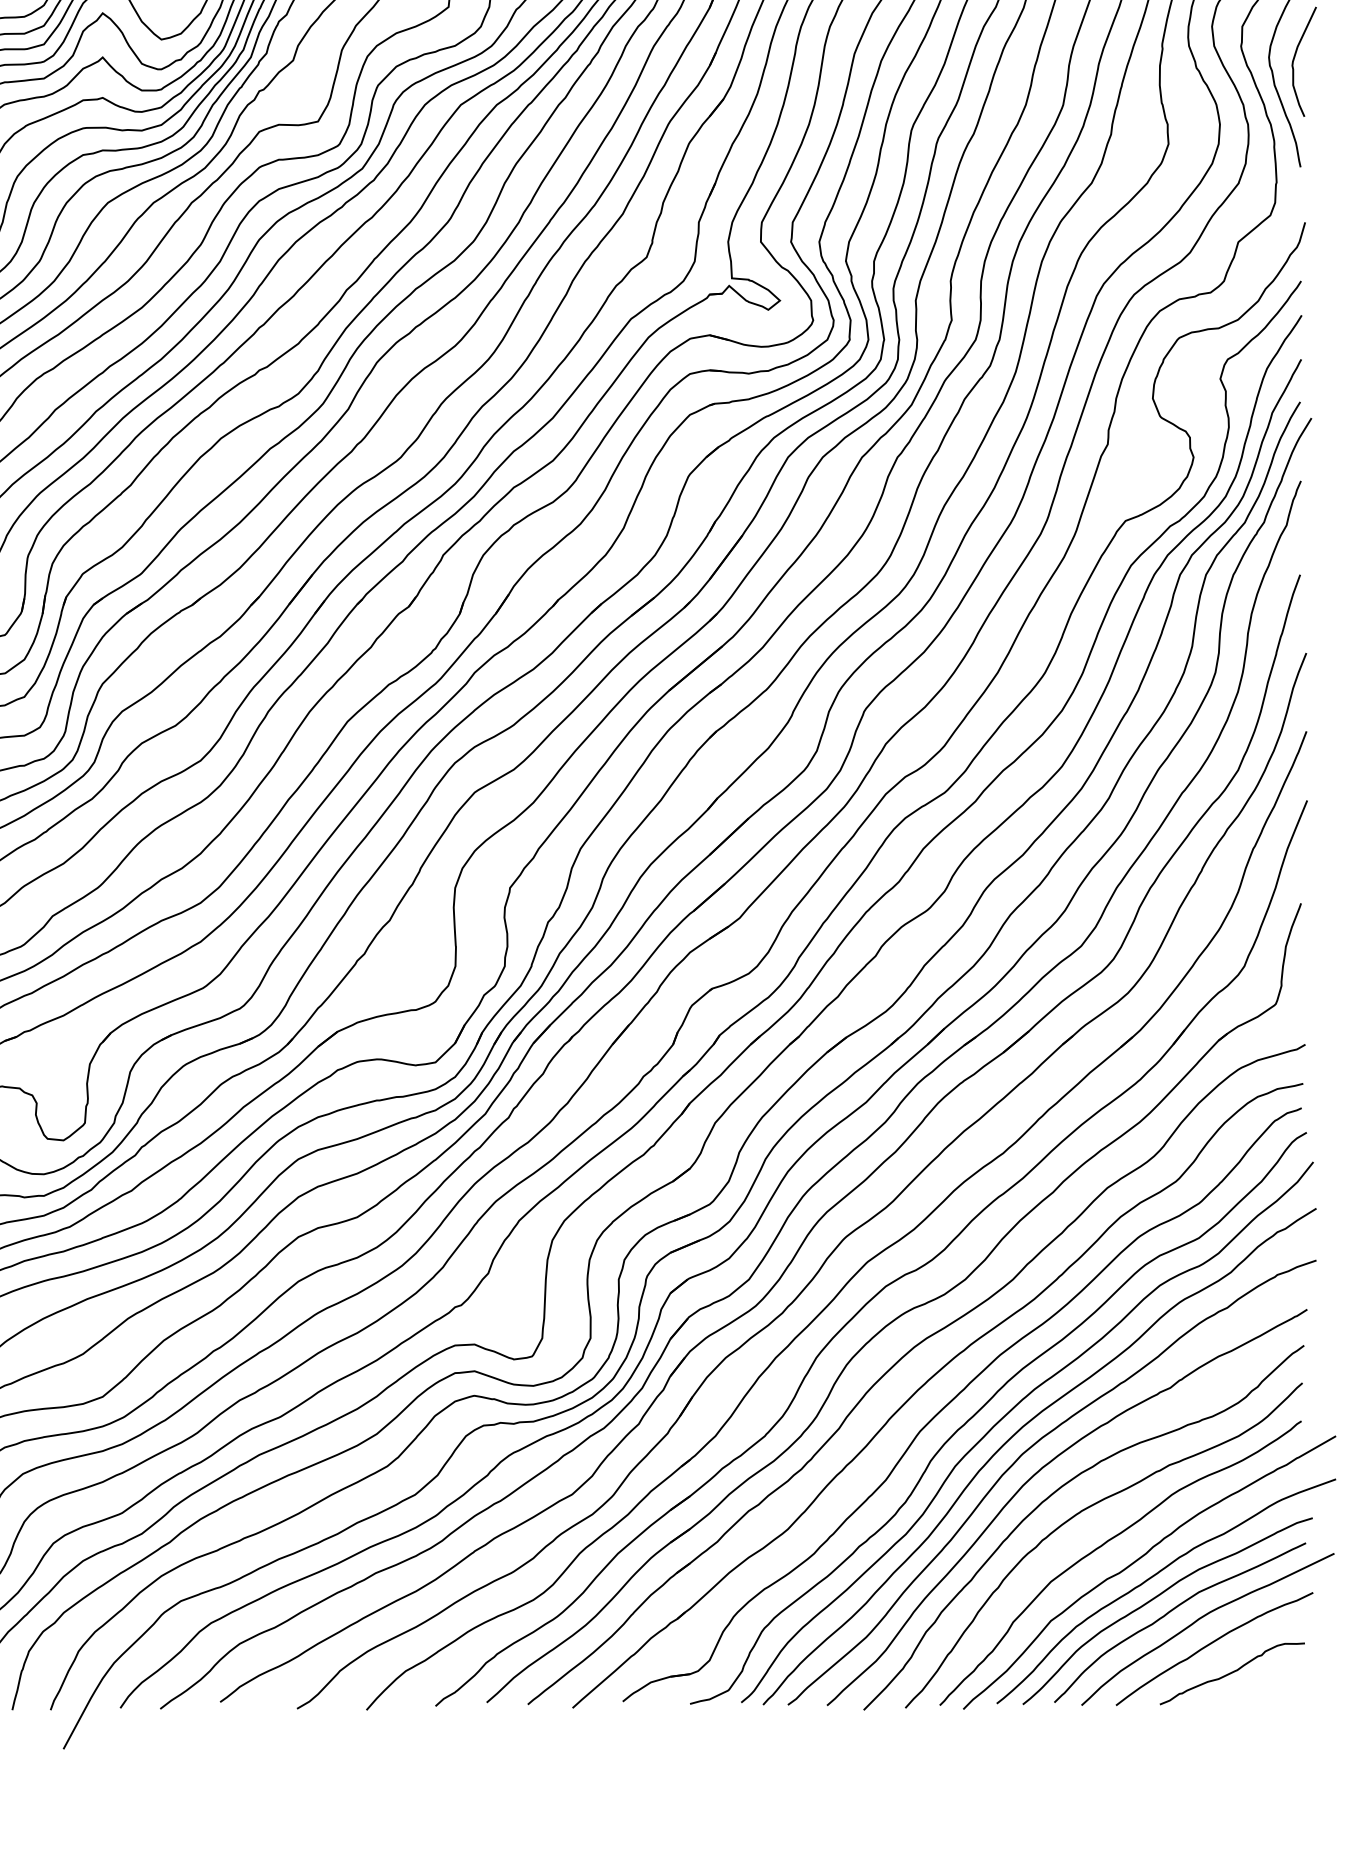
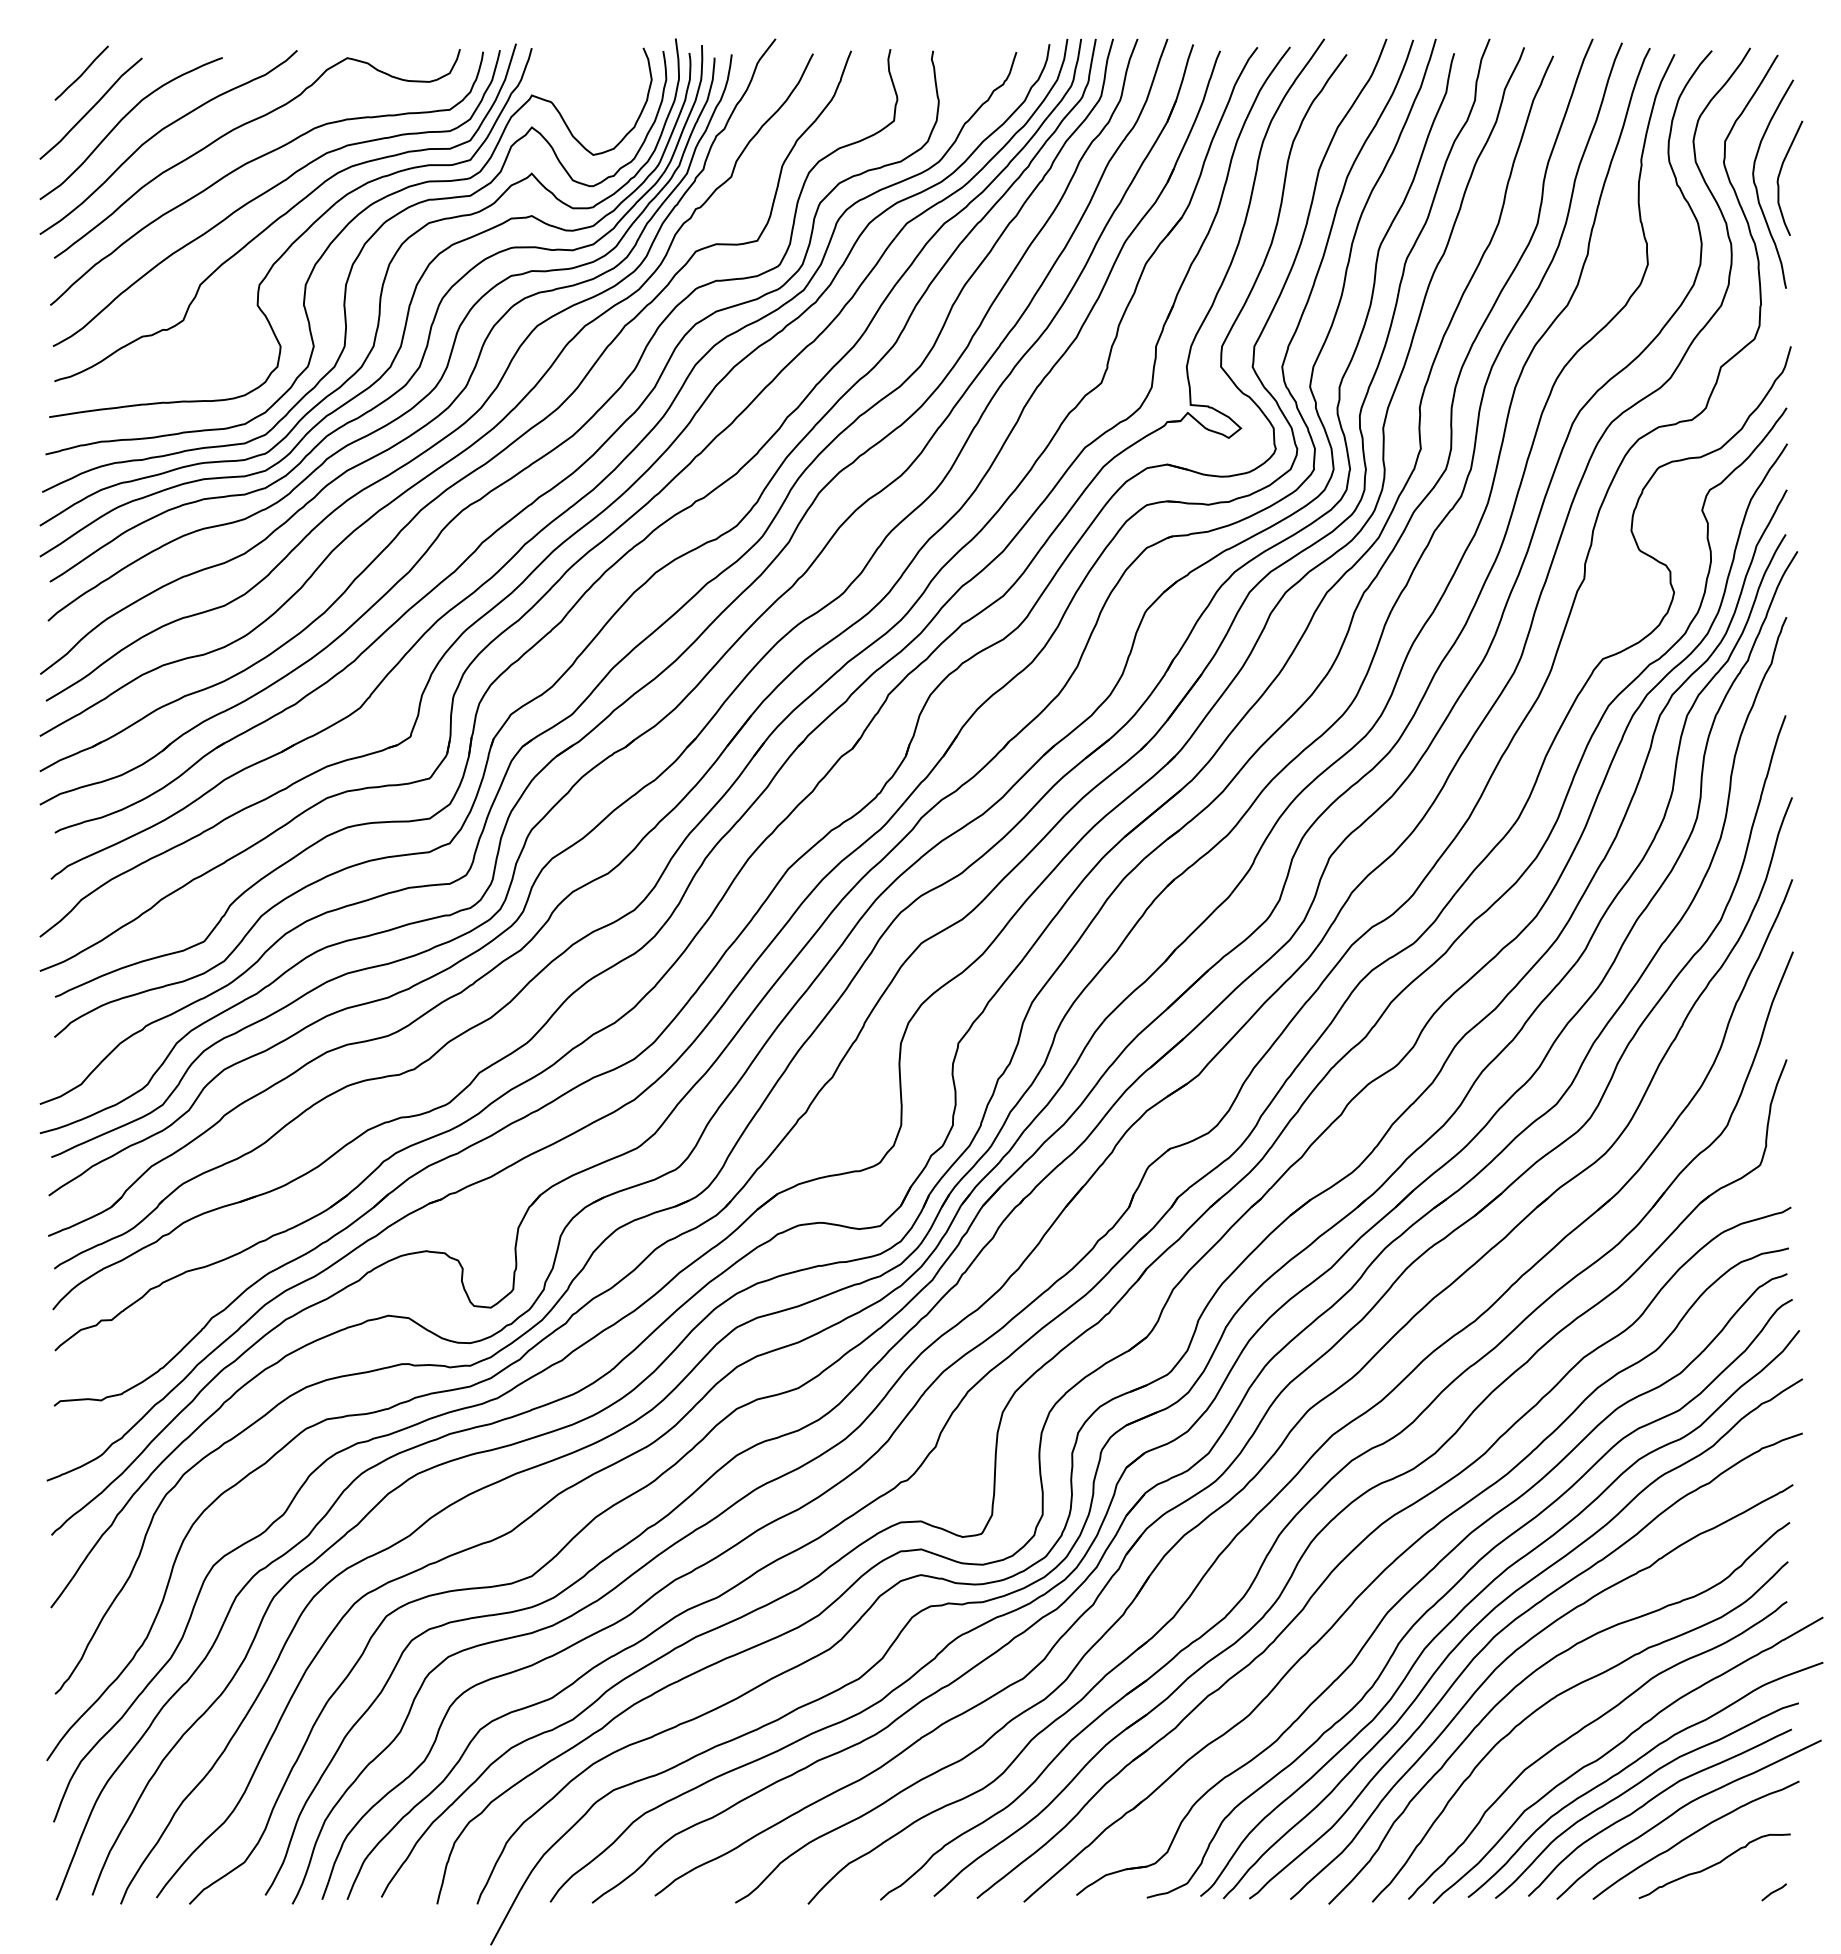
line: (1288, 1698) -> (1773, 1892), added

